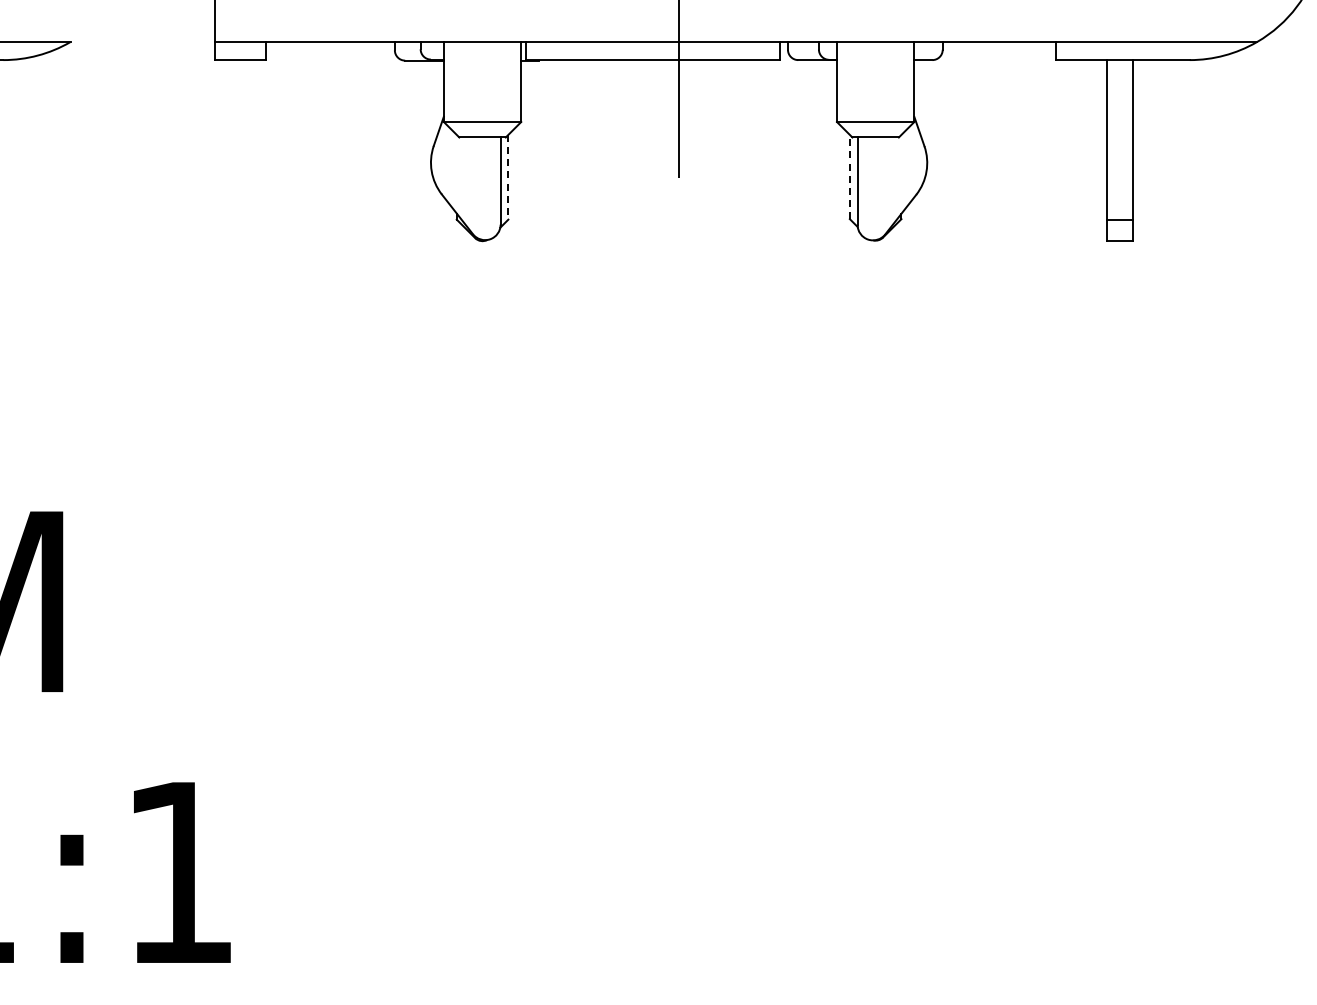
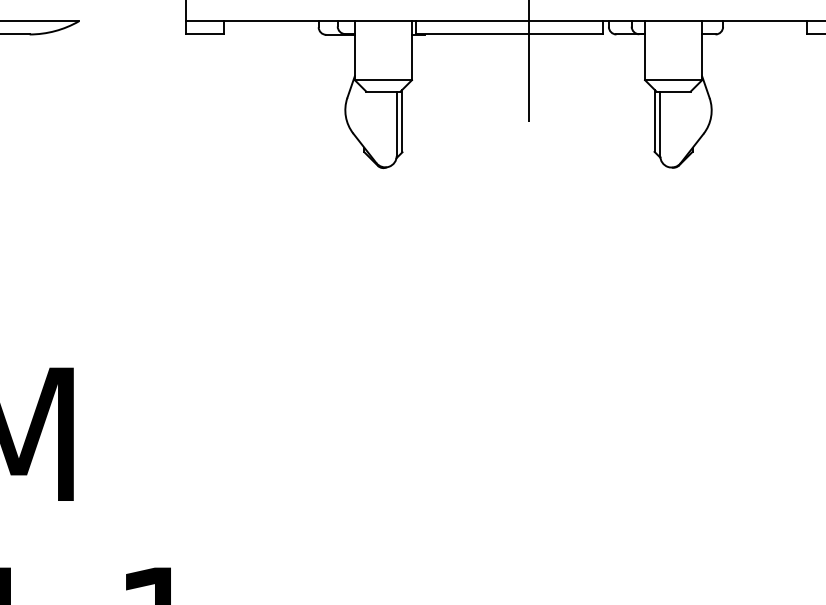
line: (849, 176) -> (654, 120), dashed -> solid
line: (508, 177) -> (402, 121), dashed -> solid

